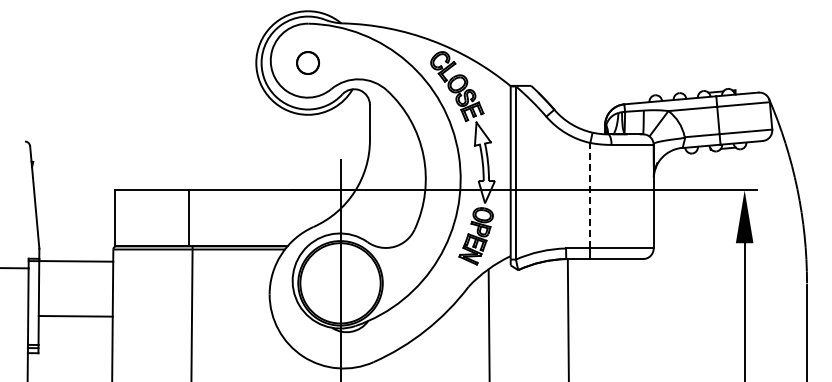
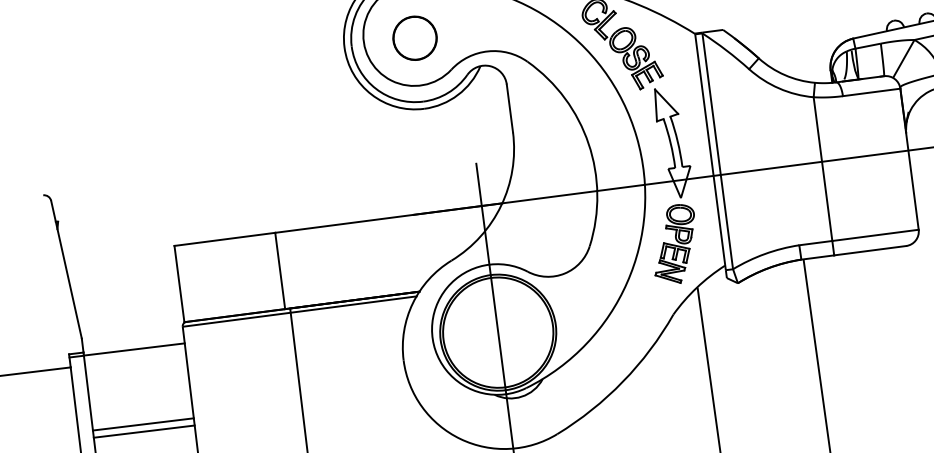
part: (307, 62) -> (414, 37), size x1.43
line: (590, 195) -> (823, 168), dashed -> solid
line: (75, 321) -> (143, 431), added

